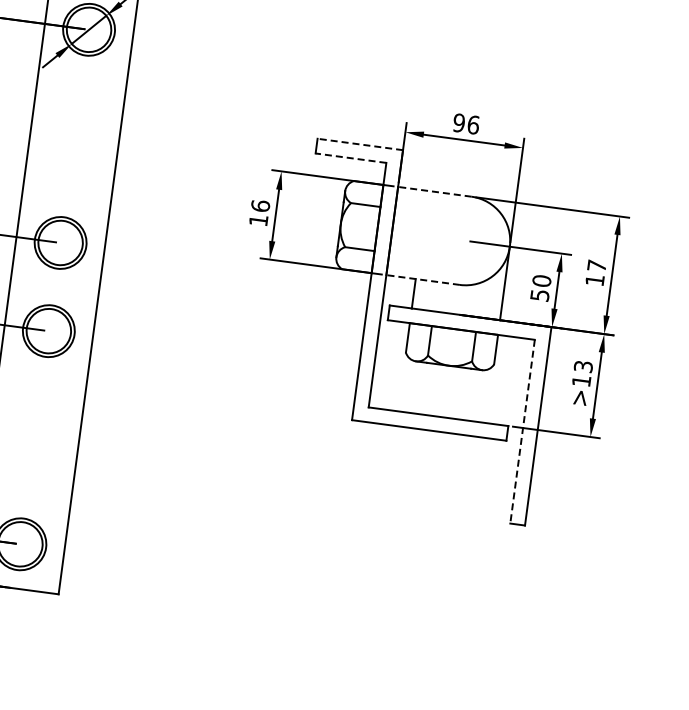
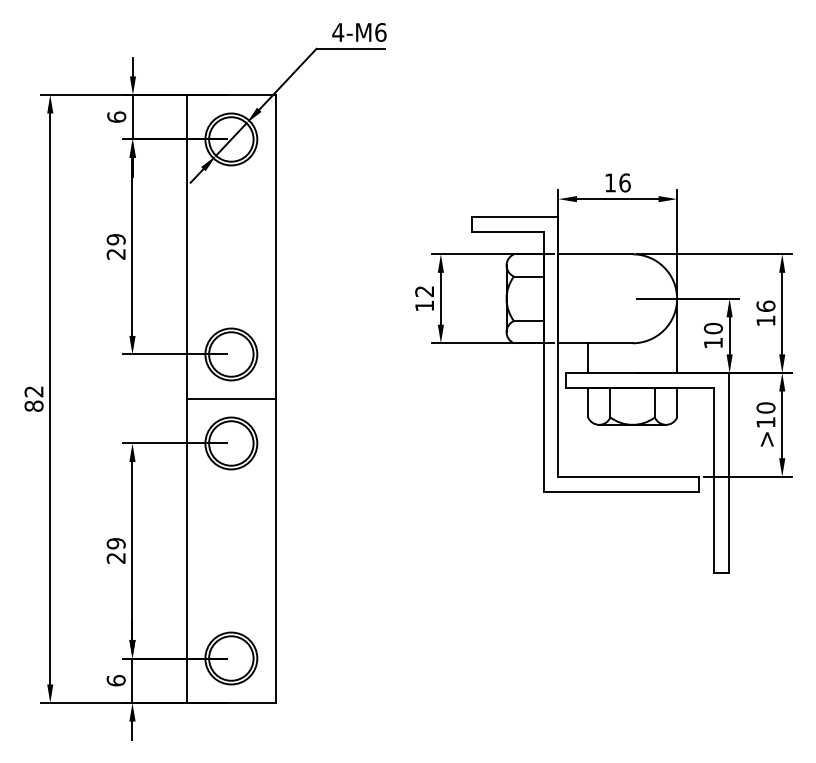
text: (459, 122) -> (610, 182), 96 -> 16
line: (359, 144) -> (514, 217), dashed -> solid
line: (350, 158) -> (507, 232), dashed -> solid
line: (434, 192) -> (595, 254), dashed -> solid
text: (260, 206) -> (424, 291), 16 -> 12
text: (596, 265) -> (765, 305), 17 -> 16
line: (423, 280) -> (595, 343), dashed -> solid
line: (53, 287) -> (230, 399), added
text: (540, 294) -> (713, 342), 50 -> 10
text: (583, 366) -> (765, 407), >13 -> >10
line: (522, 431) -> (714, 480), dashed -> solid

